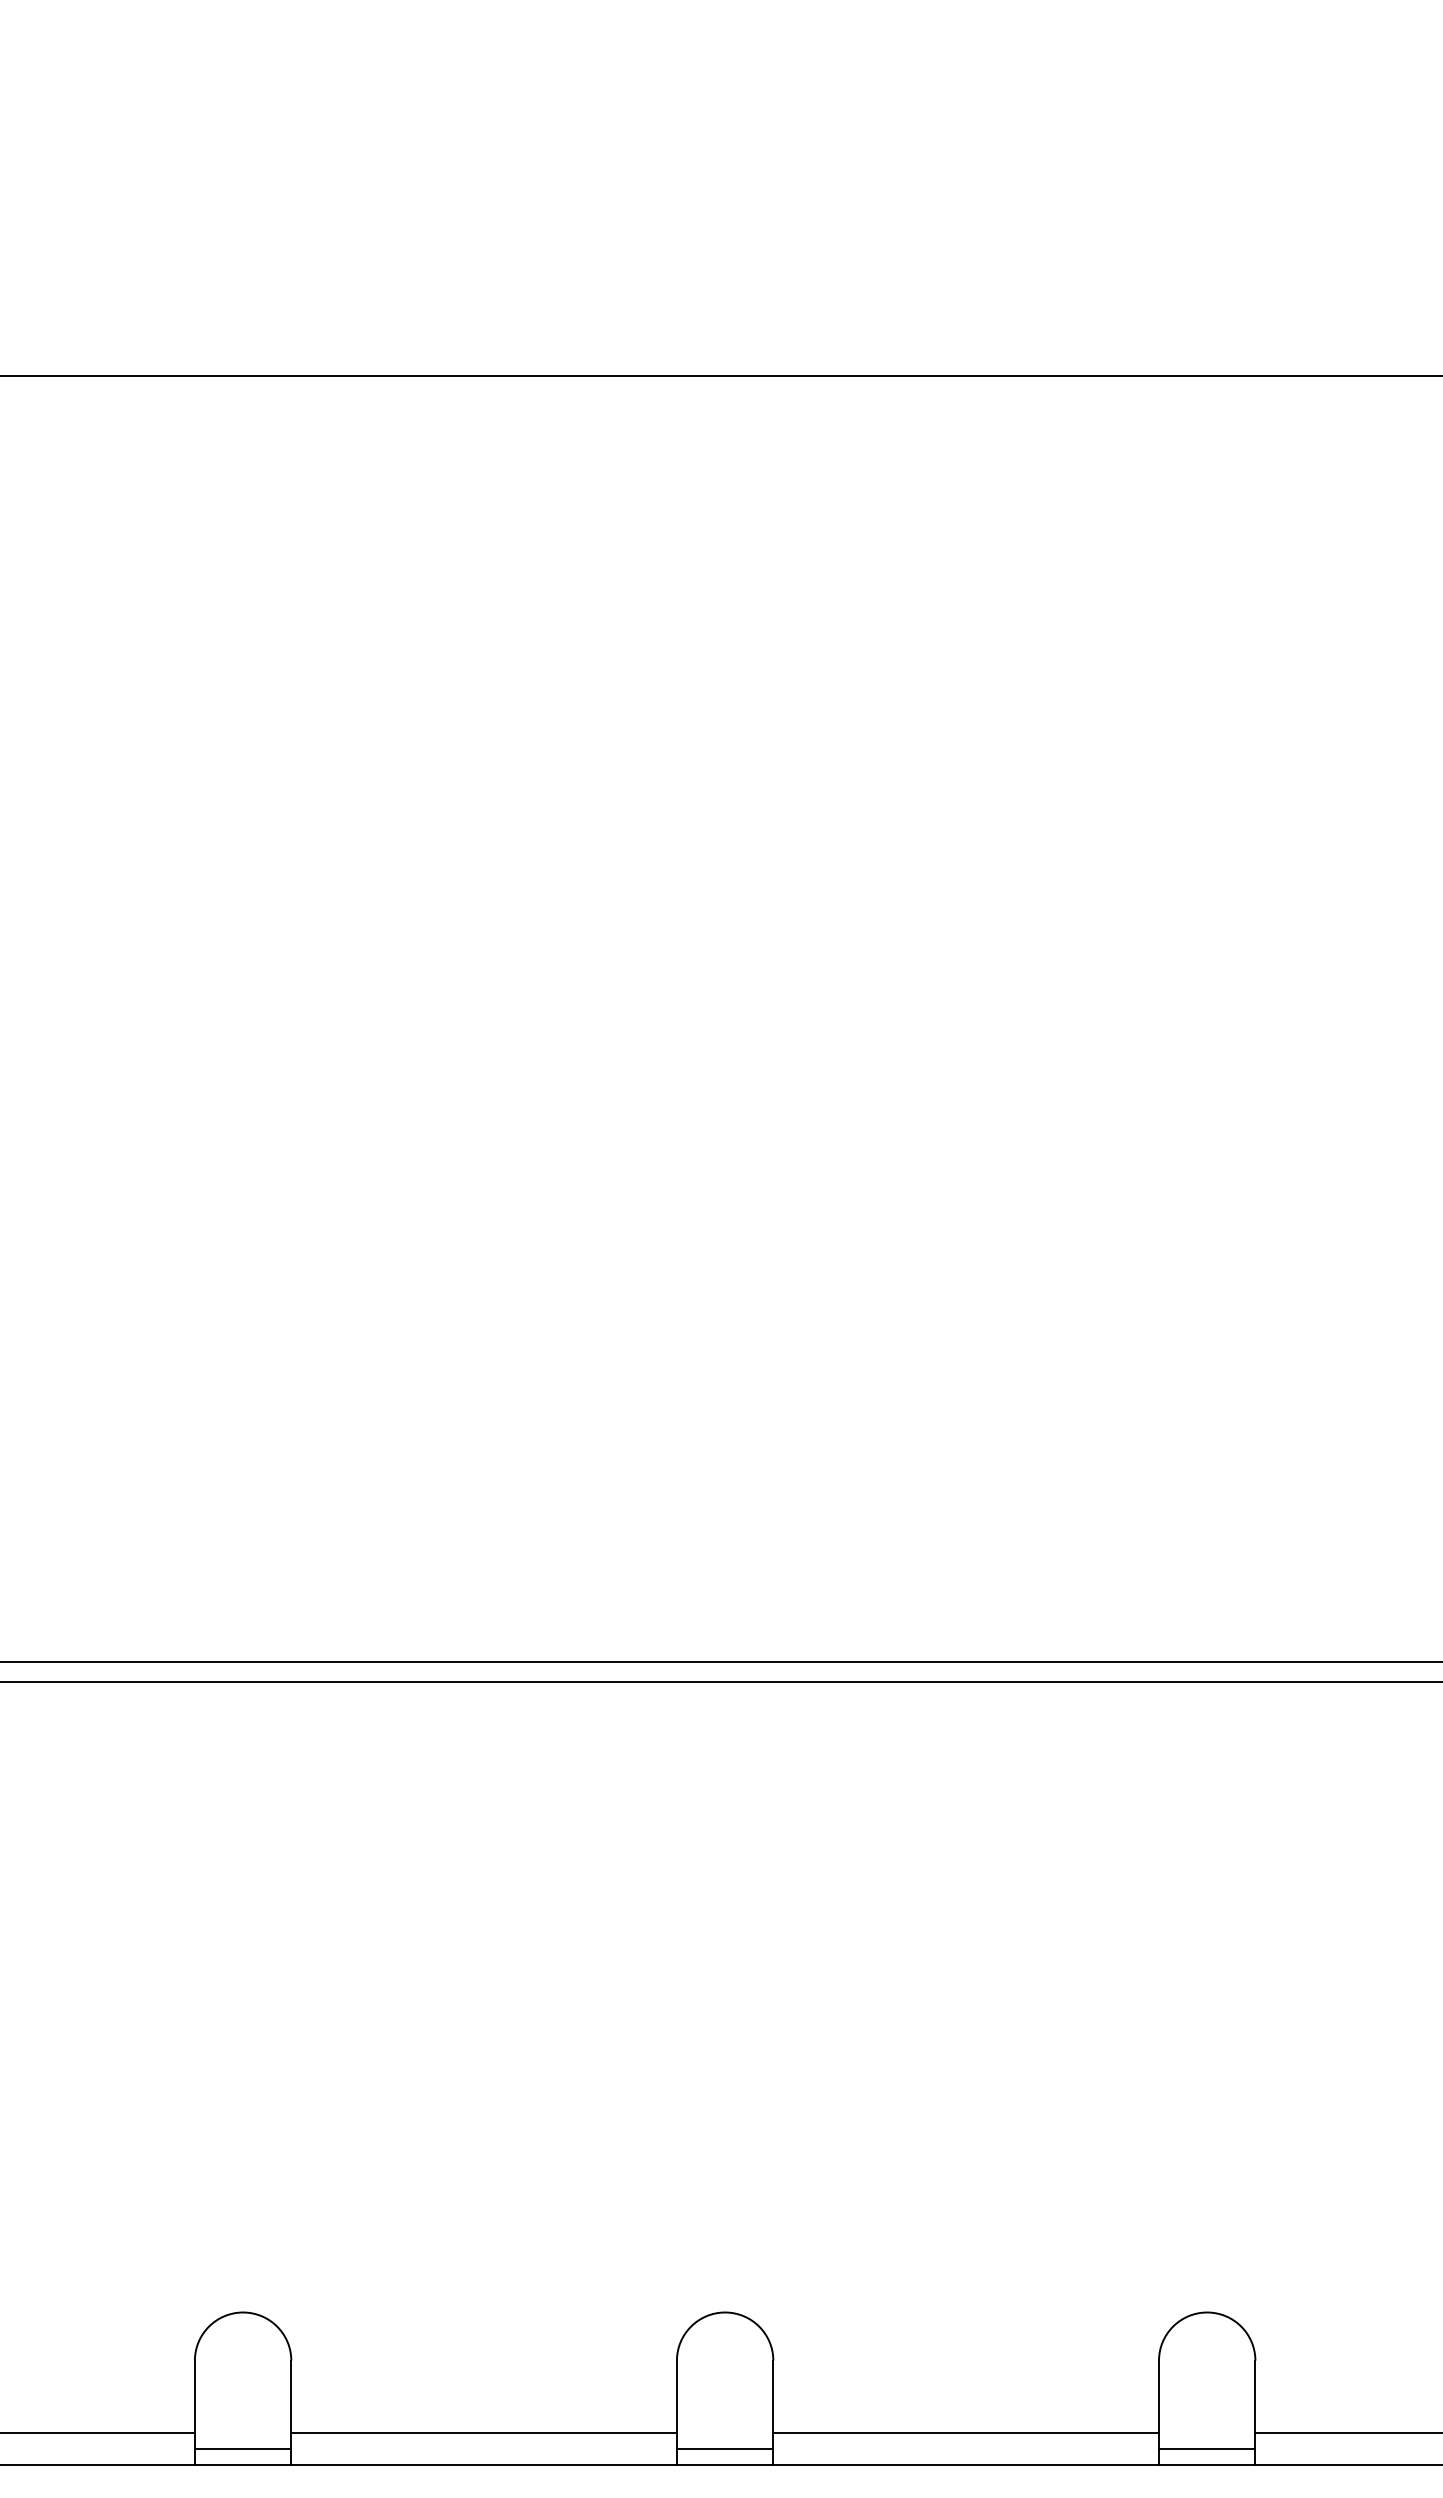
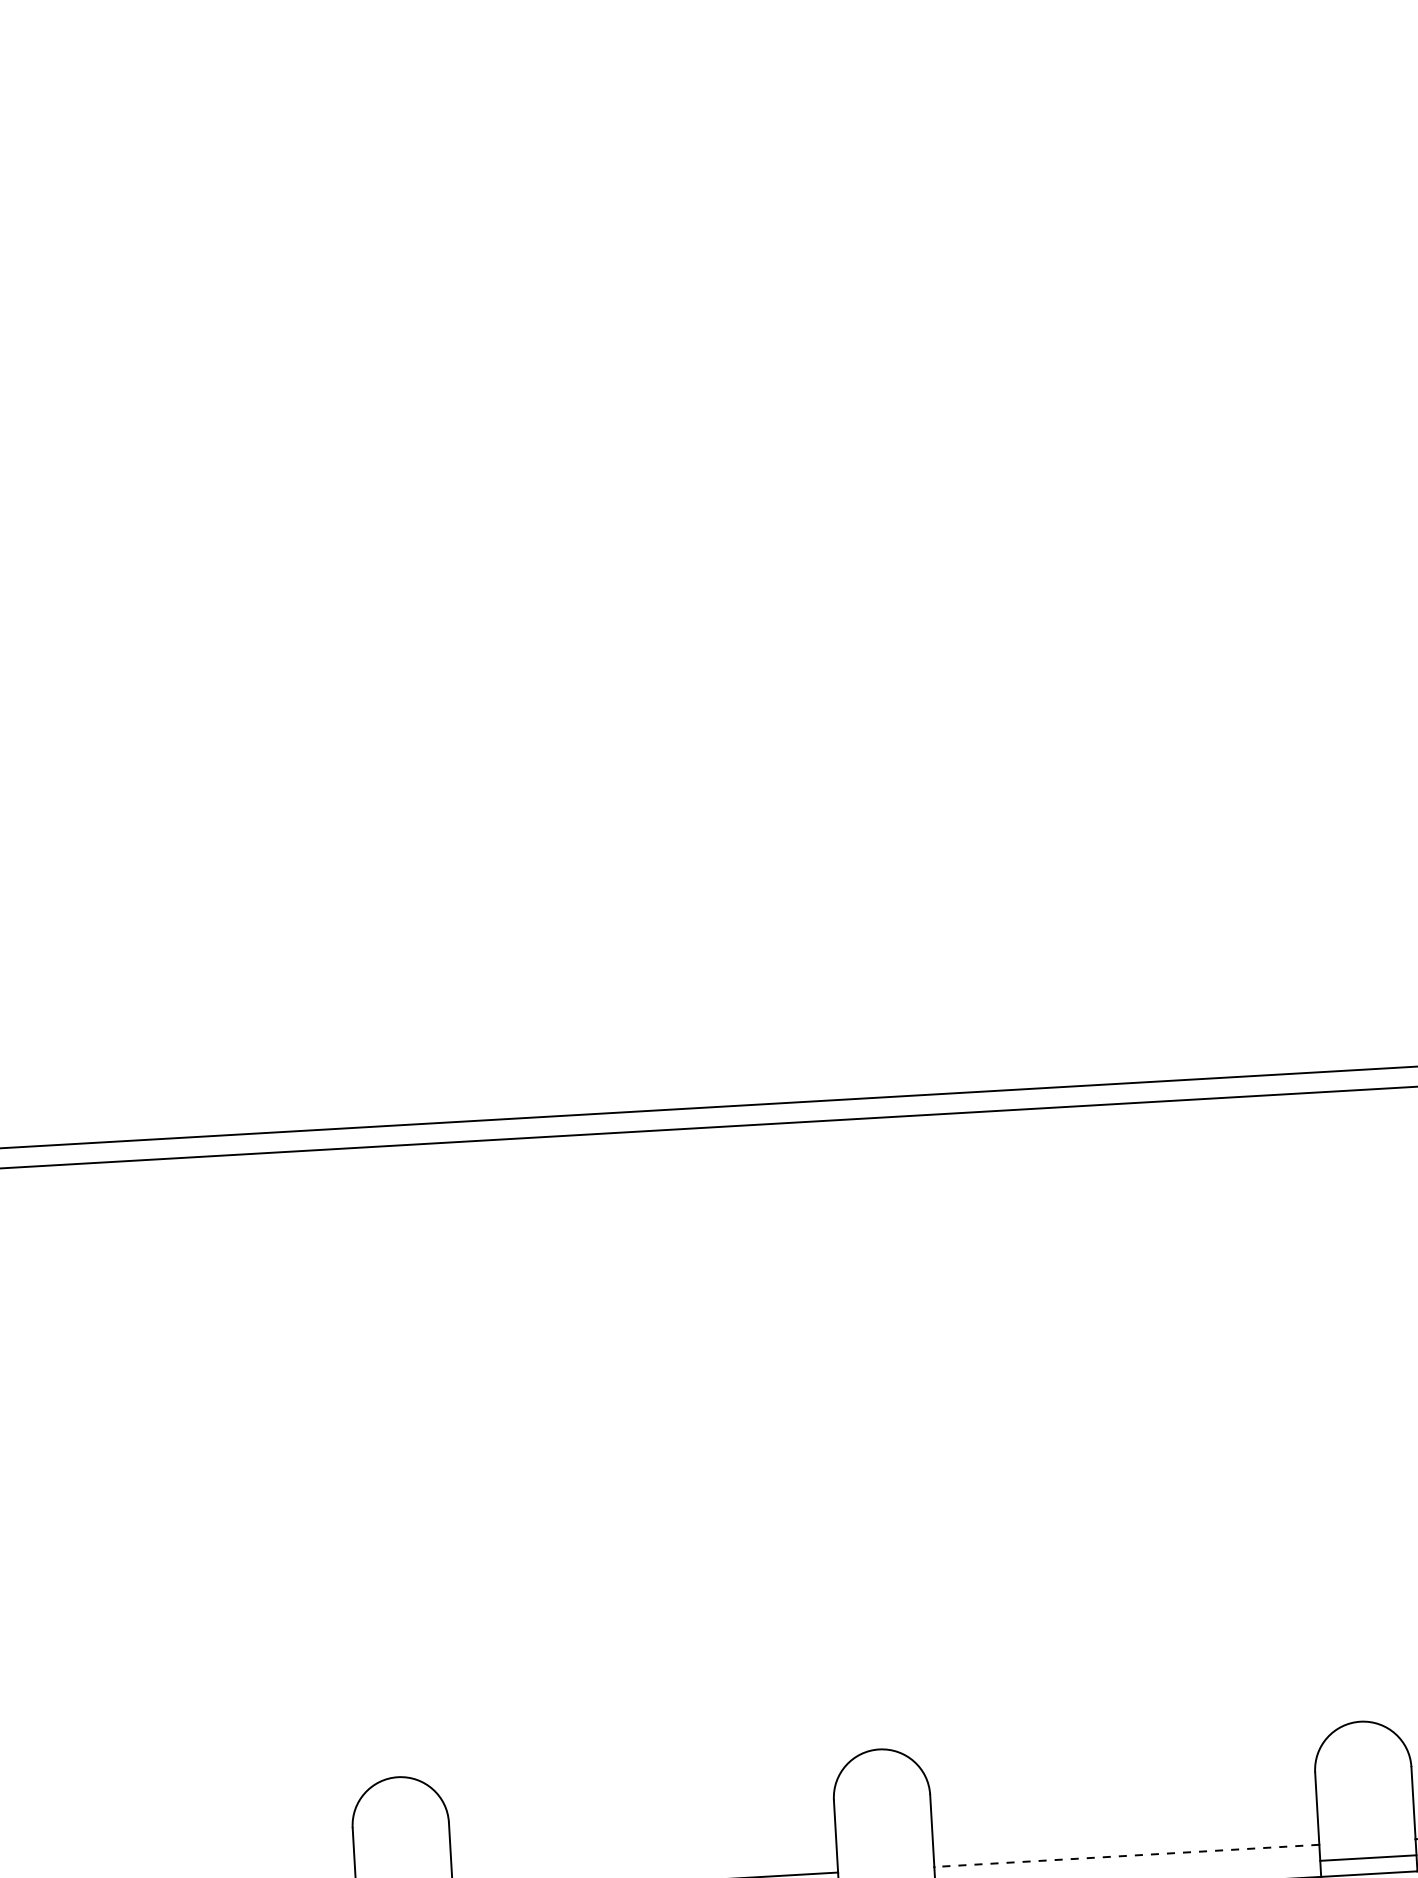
line: (966, 2433) -> (1127, 1856), solid -> dashed

